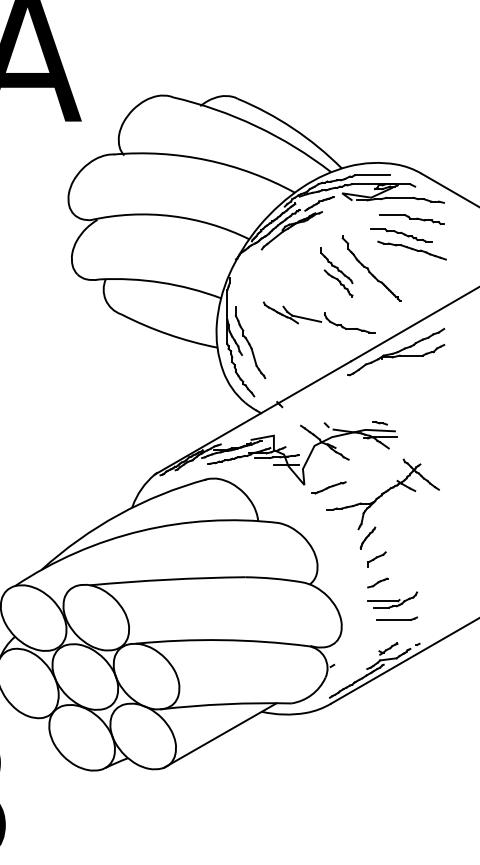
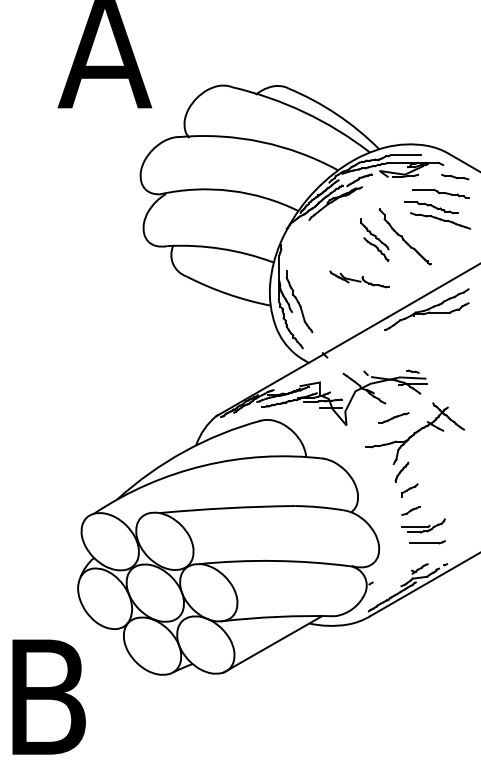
line: (400, 197) -> (430, 174), removed
part: (319, 317) -> (359, 279), size x0.6
part: (328, 487) -> (393, 417), moved

